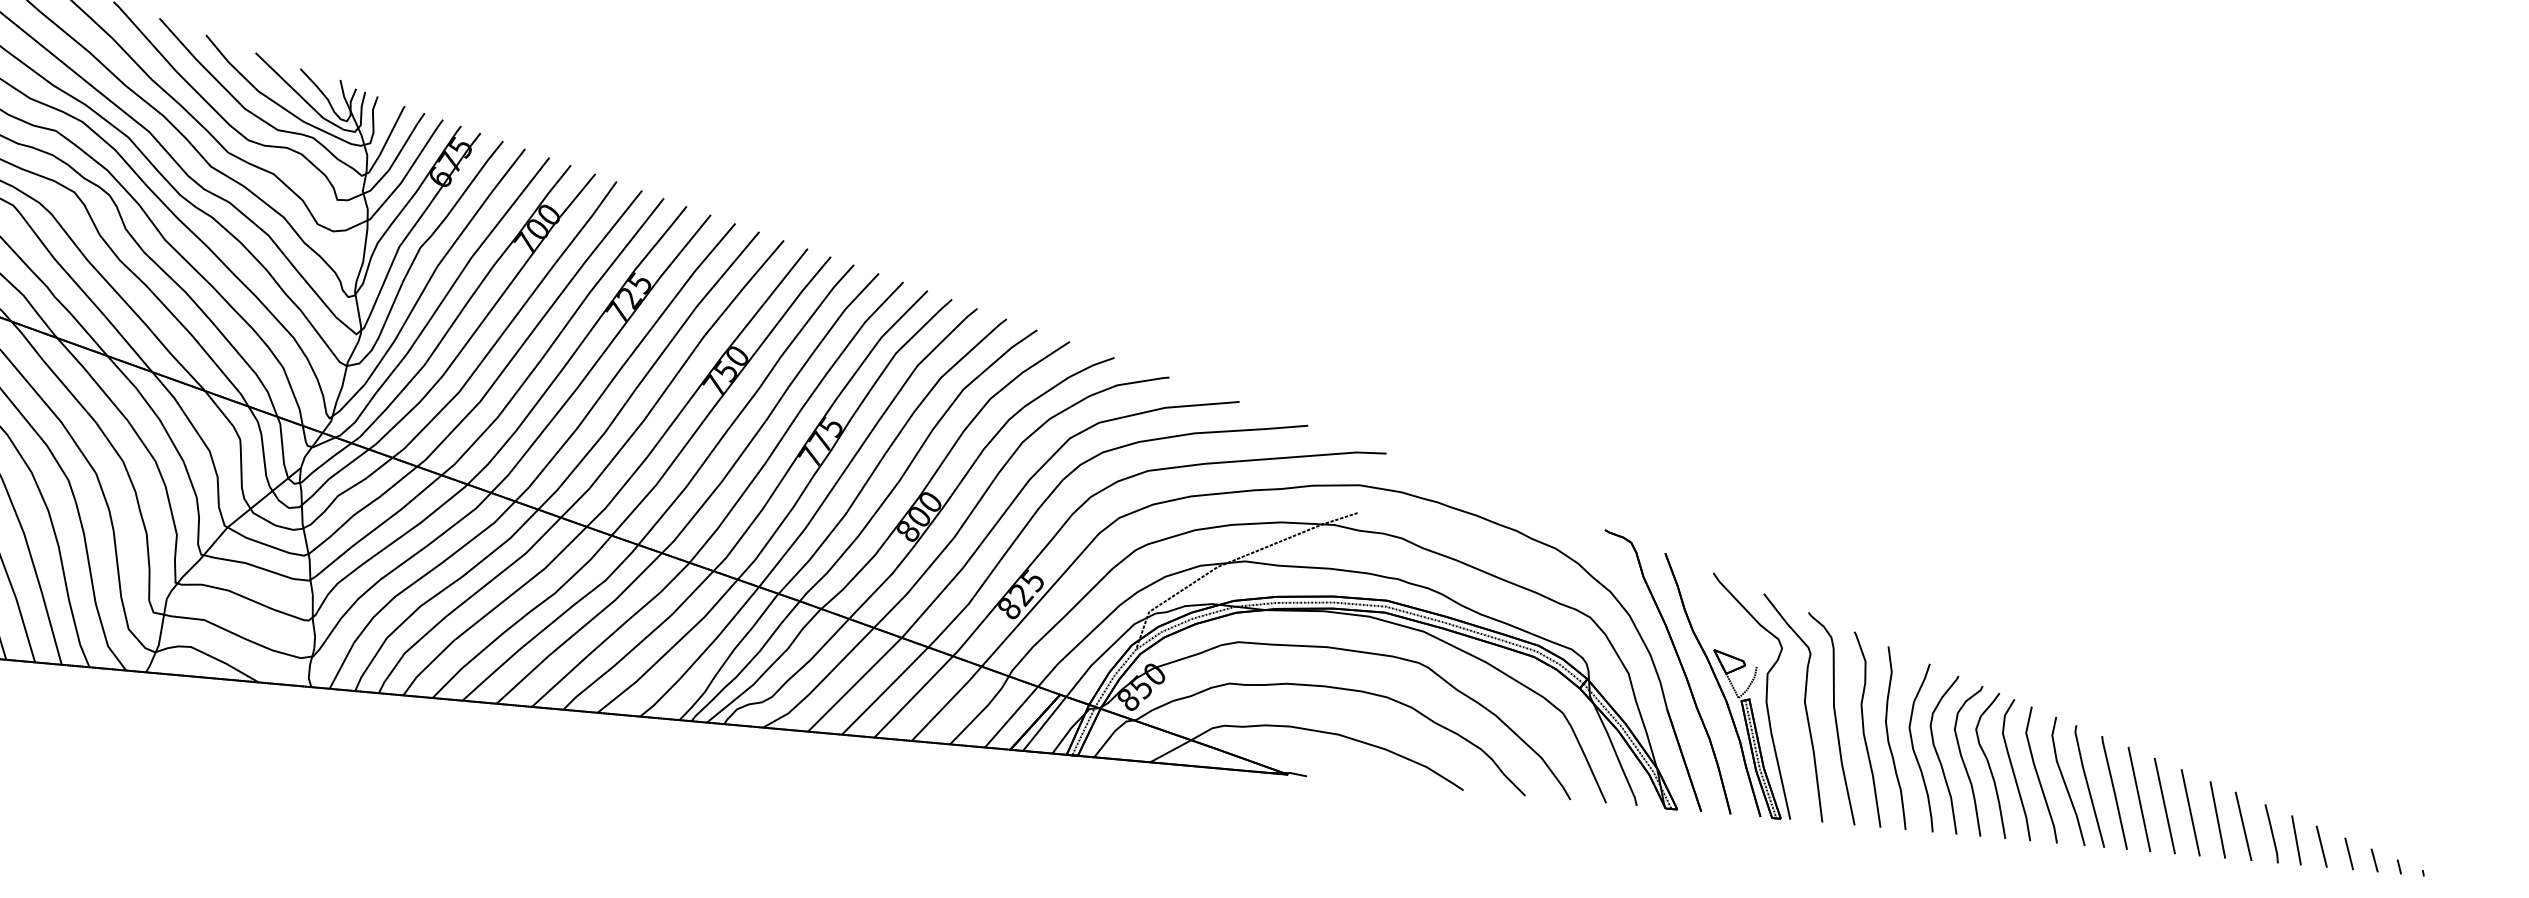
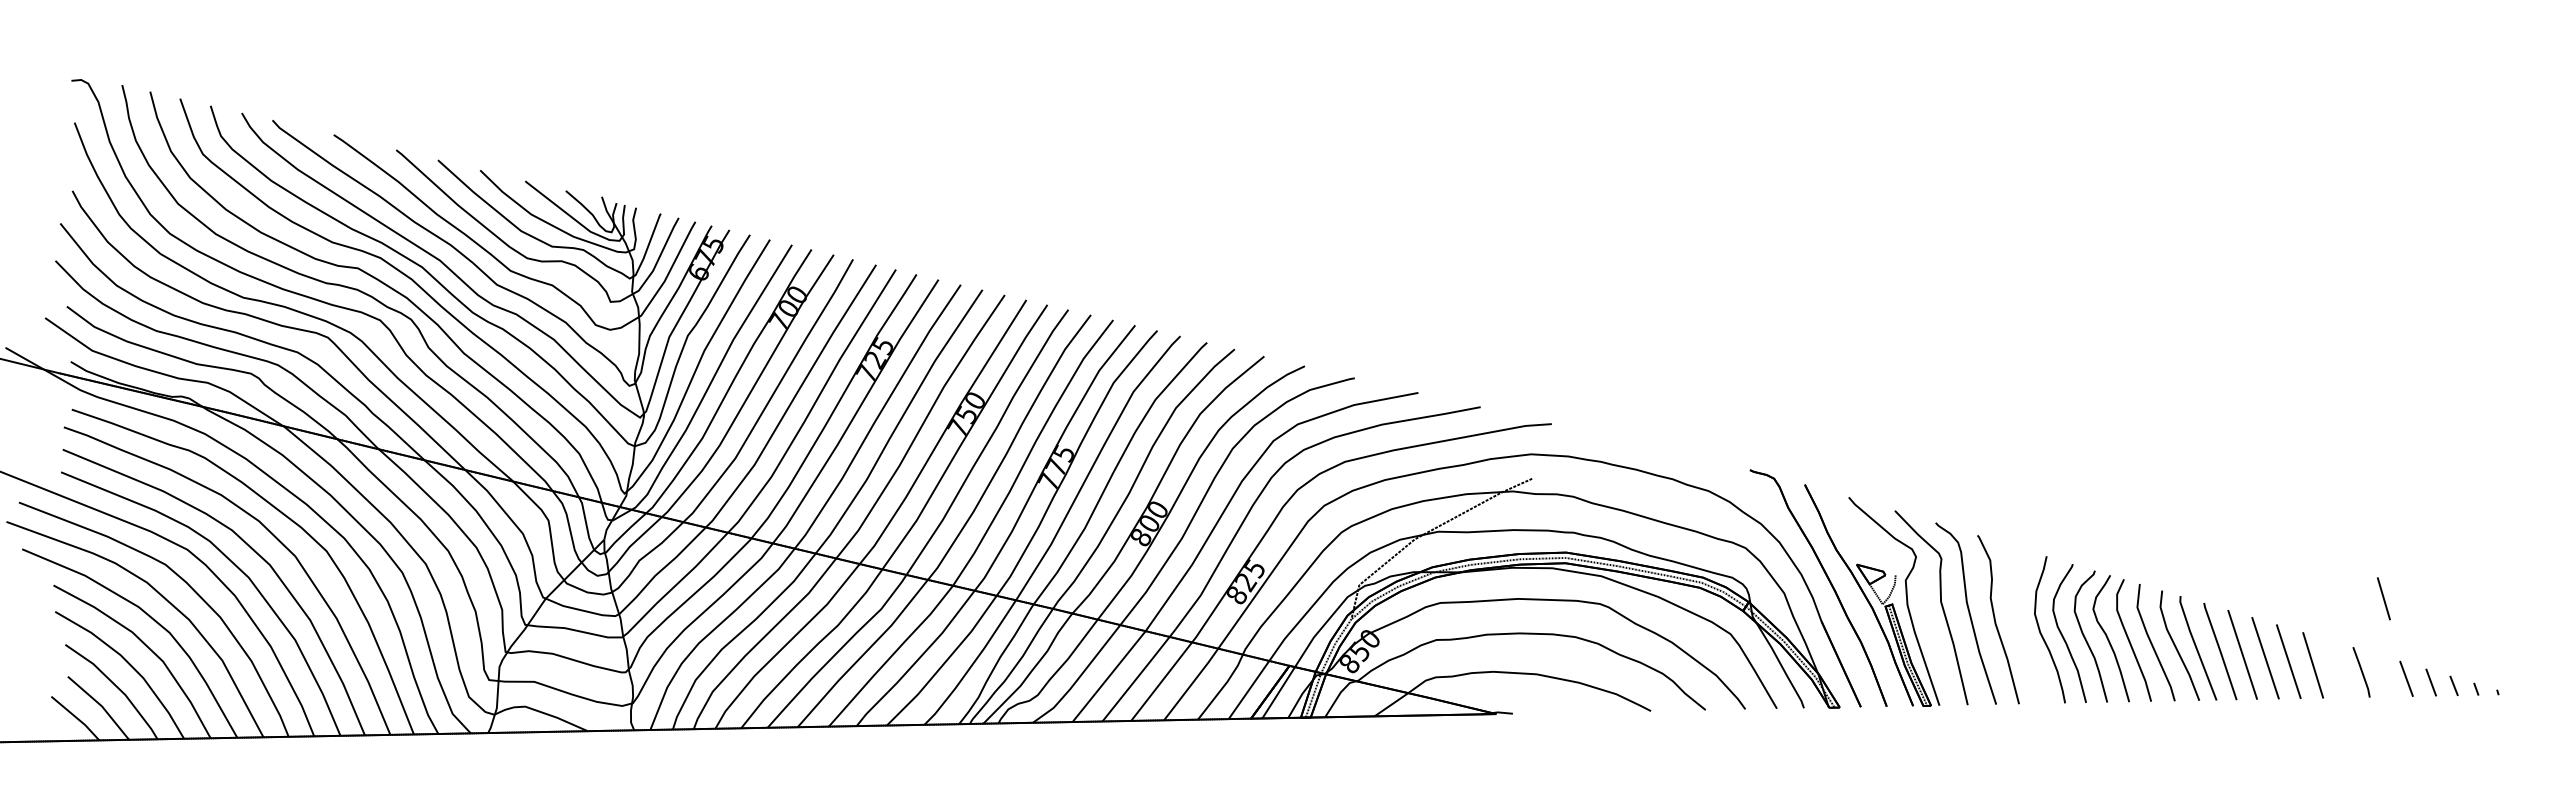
curve: (1889, 738) -> (2018, 625), removed
line: (2243, 826) -> (2336, 668), removed
line: (2296, 840) -> (2383, 598), moved

